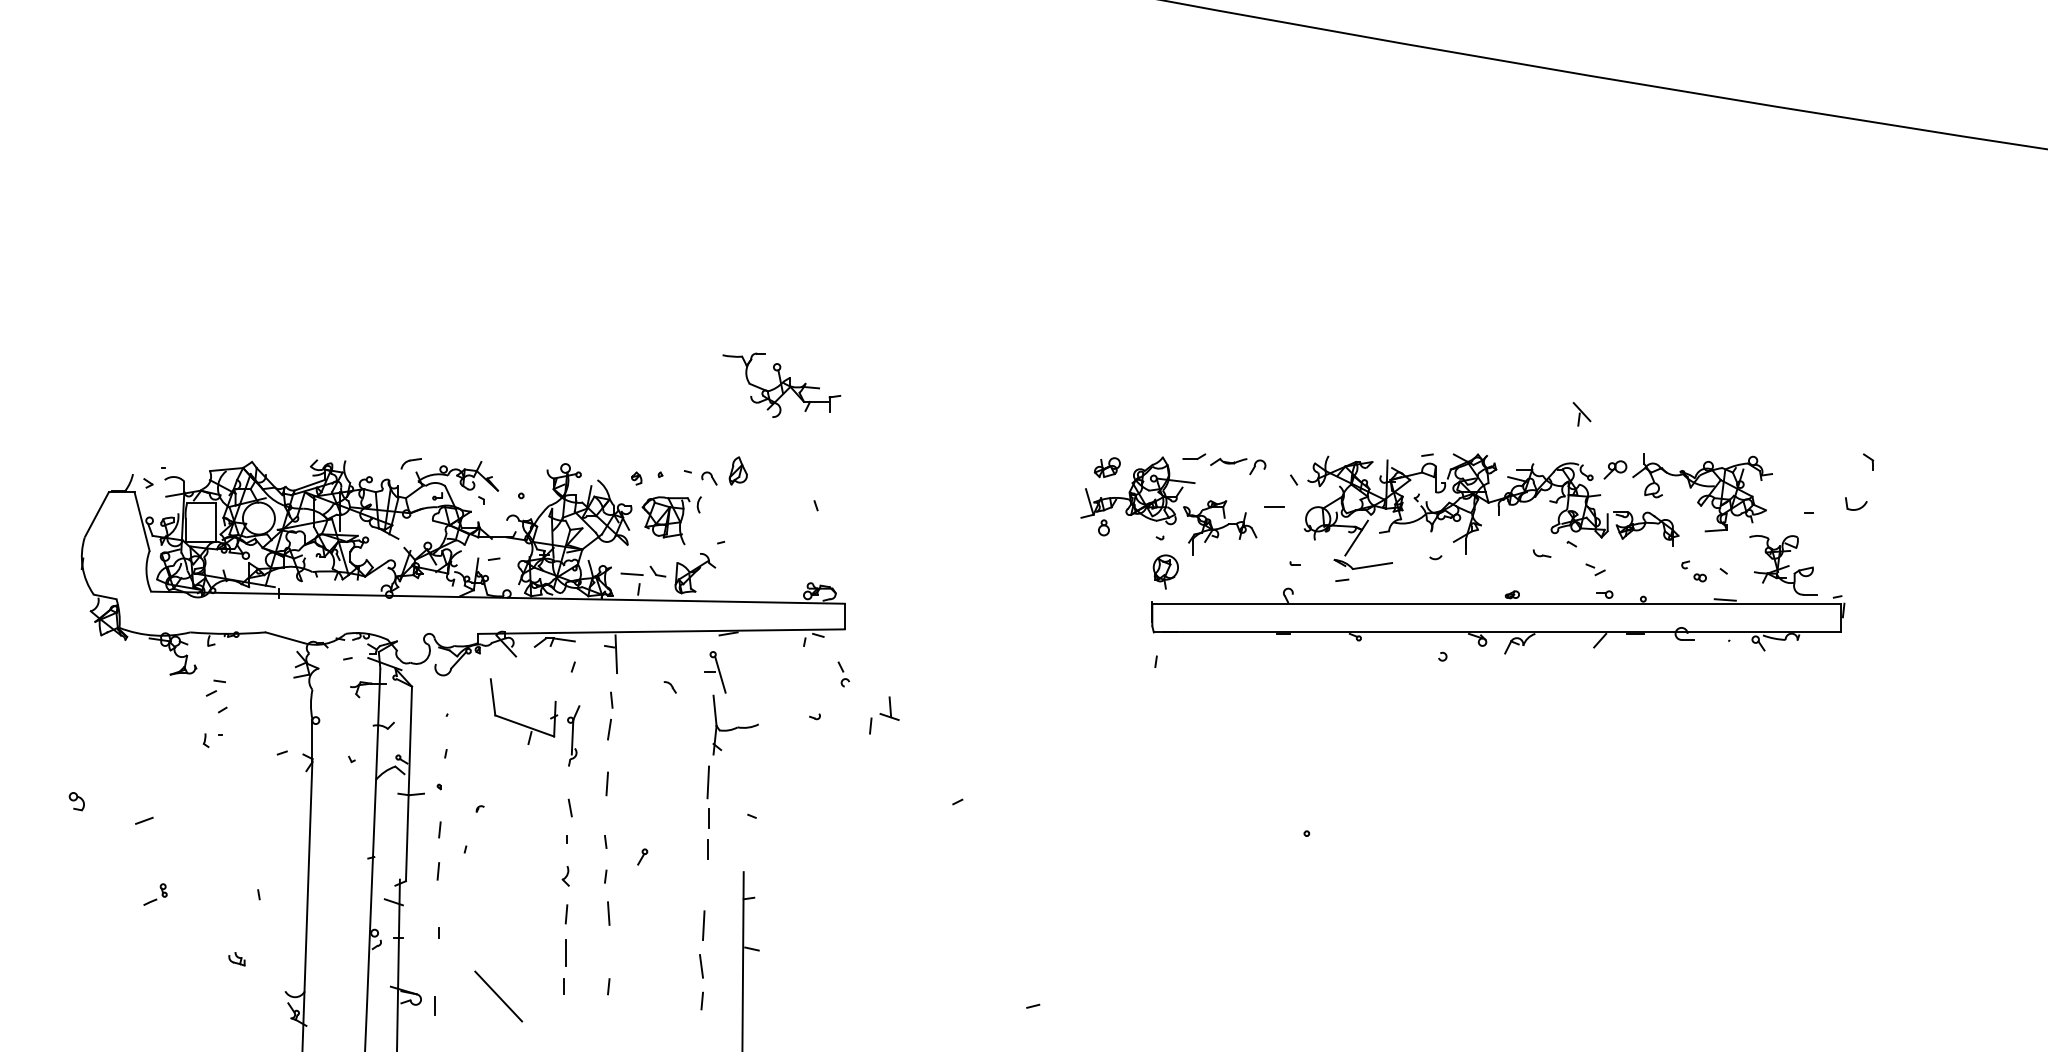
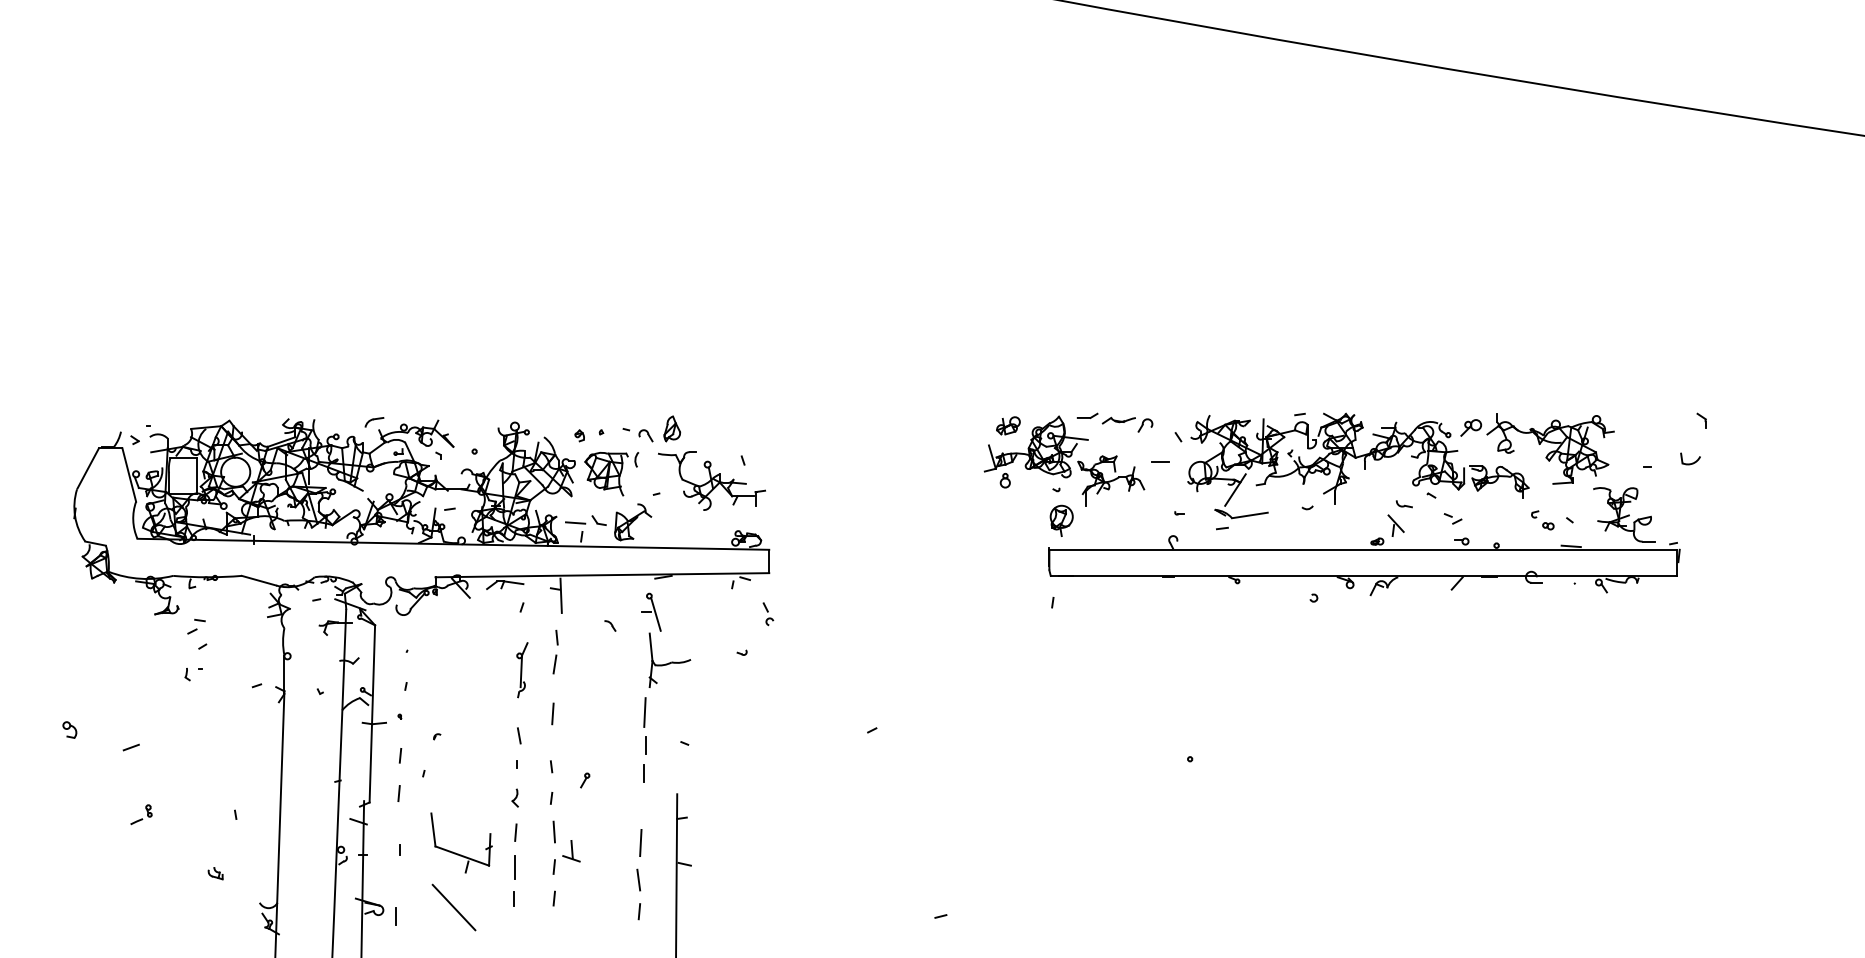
part: (781, 384) -> (711, 480), moved
part: (1581, 414) -> (1395, 525), moved
part: (884, 715) -> (566, 857), moved
part: (518, 722) -> (456, 852), moved

